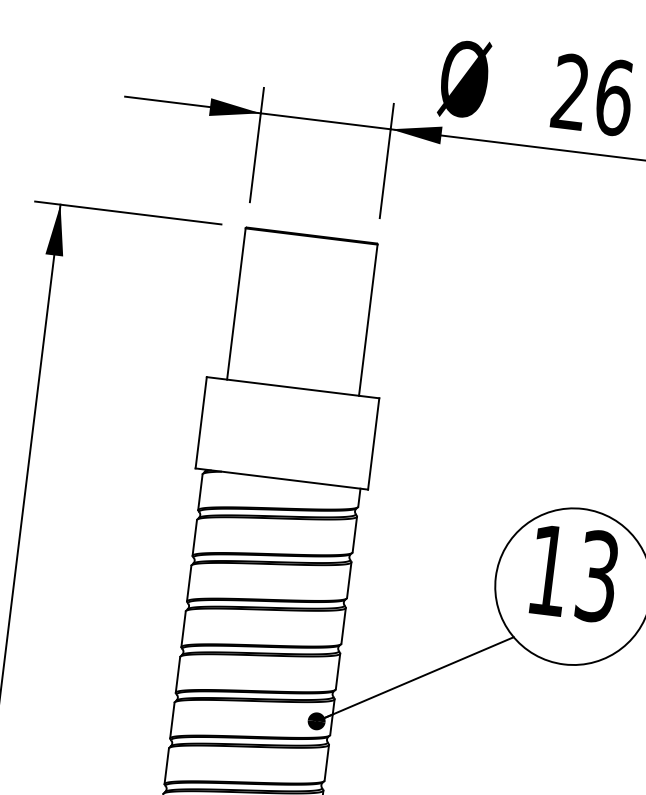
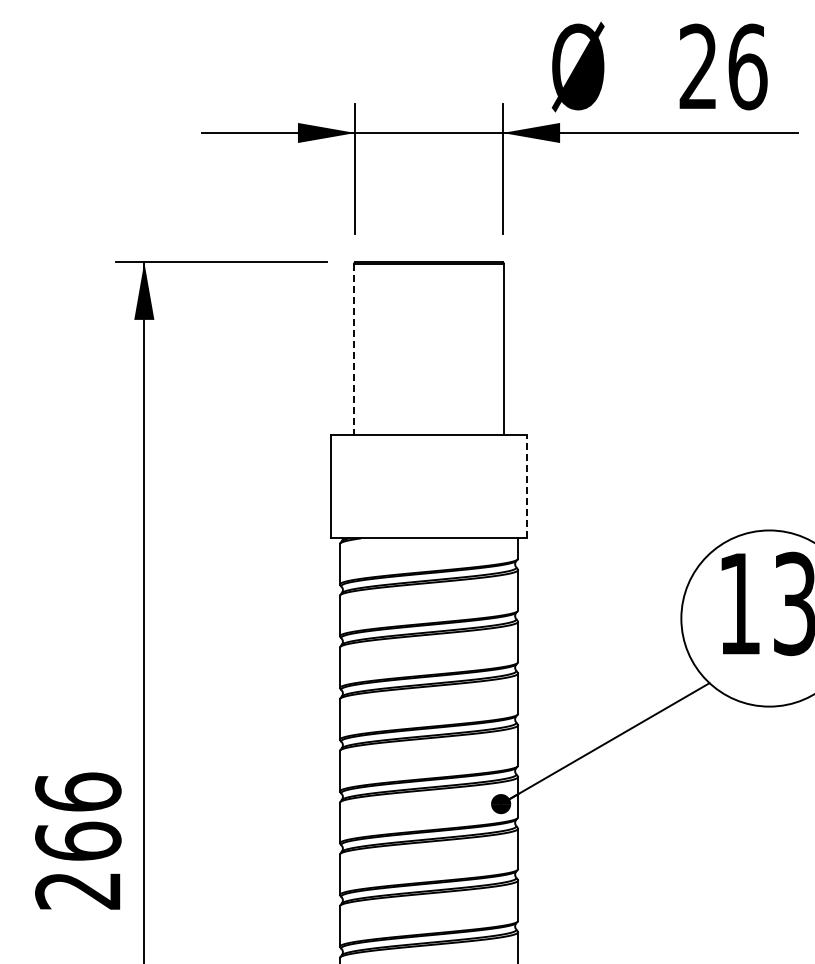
line: (236, 304) -> (354, 349), solid -> dashed
line: (373, 443) -> (526, 486), solid -> dashed

